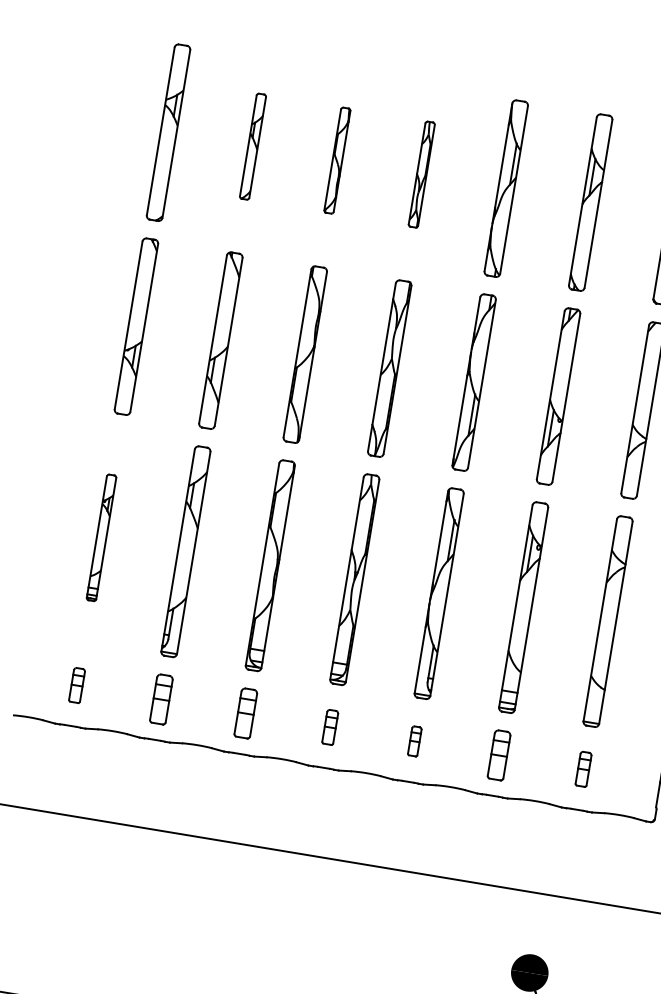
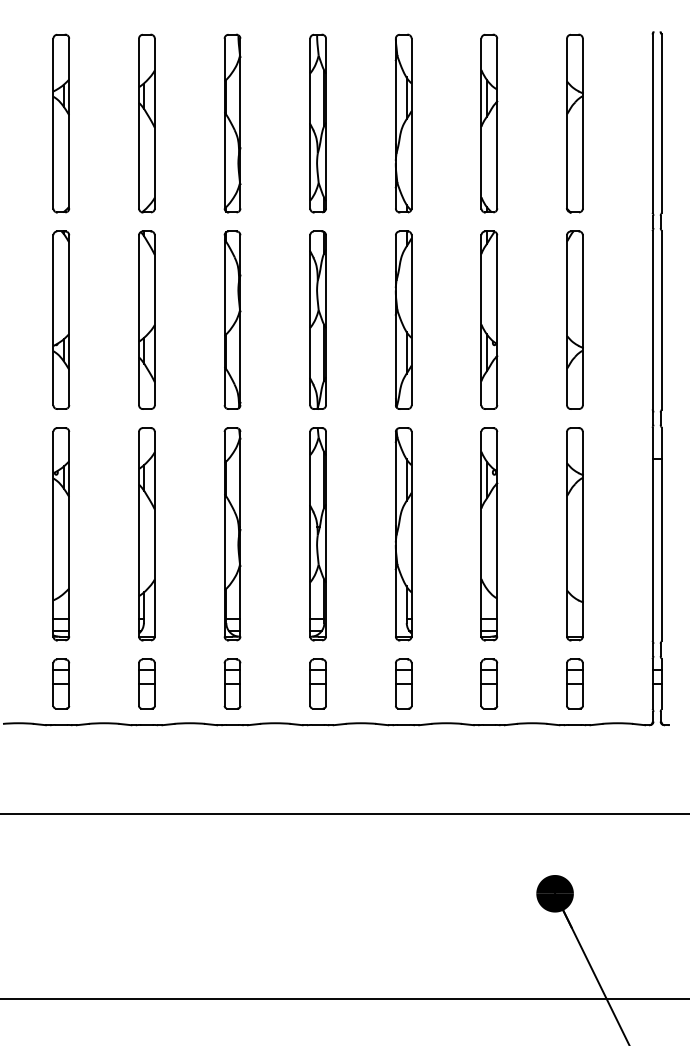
part: (252, 146) -> (146, 123), size x1.67
part: (337, 160) -> (232, 123), size x1.67
part: (421, 174) -> (317, 123), size x1.67
part: (101, 538) -> (61, 534), size x1.67
part: (77, 685) -> (61, 683), size x1.43
part: (329, 726) -> (317, 683), size x1.43
part: (414, 740) -> (403, 683), size x1.67
part: (583, 768) -> (574, 683), size x1.43

